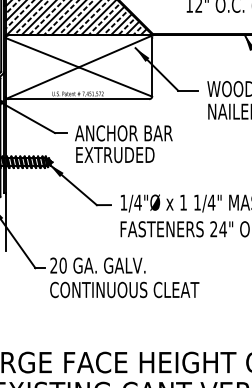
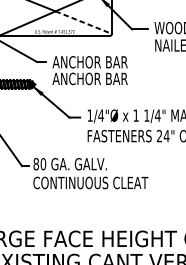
line: (115, 82) -> (83, 23), solid -> dashed
text: (123, 154) -> (89, 78), EXTRUDED -> ANCHOR BAR
text: (53, 265) -> (35, 164), 20 -> 80

